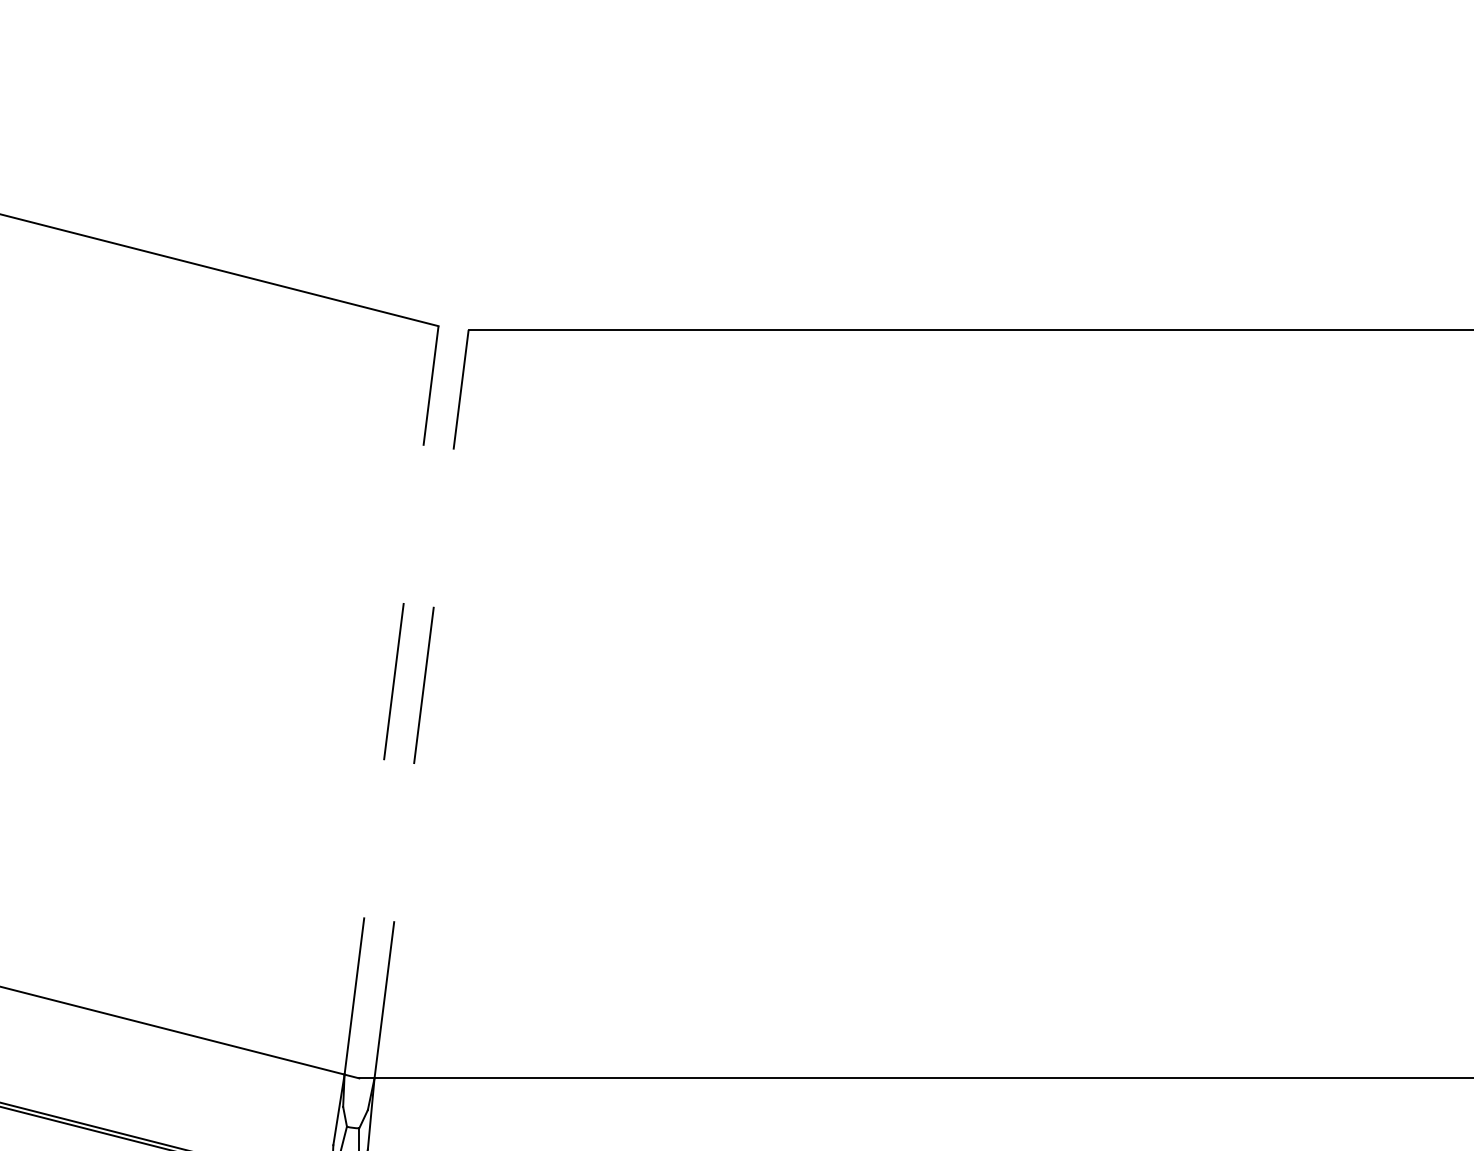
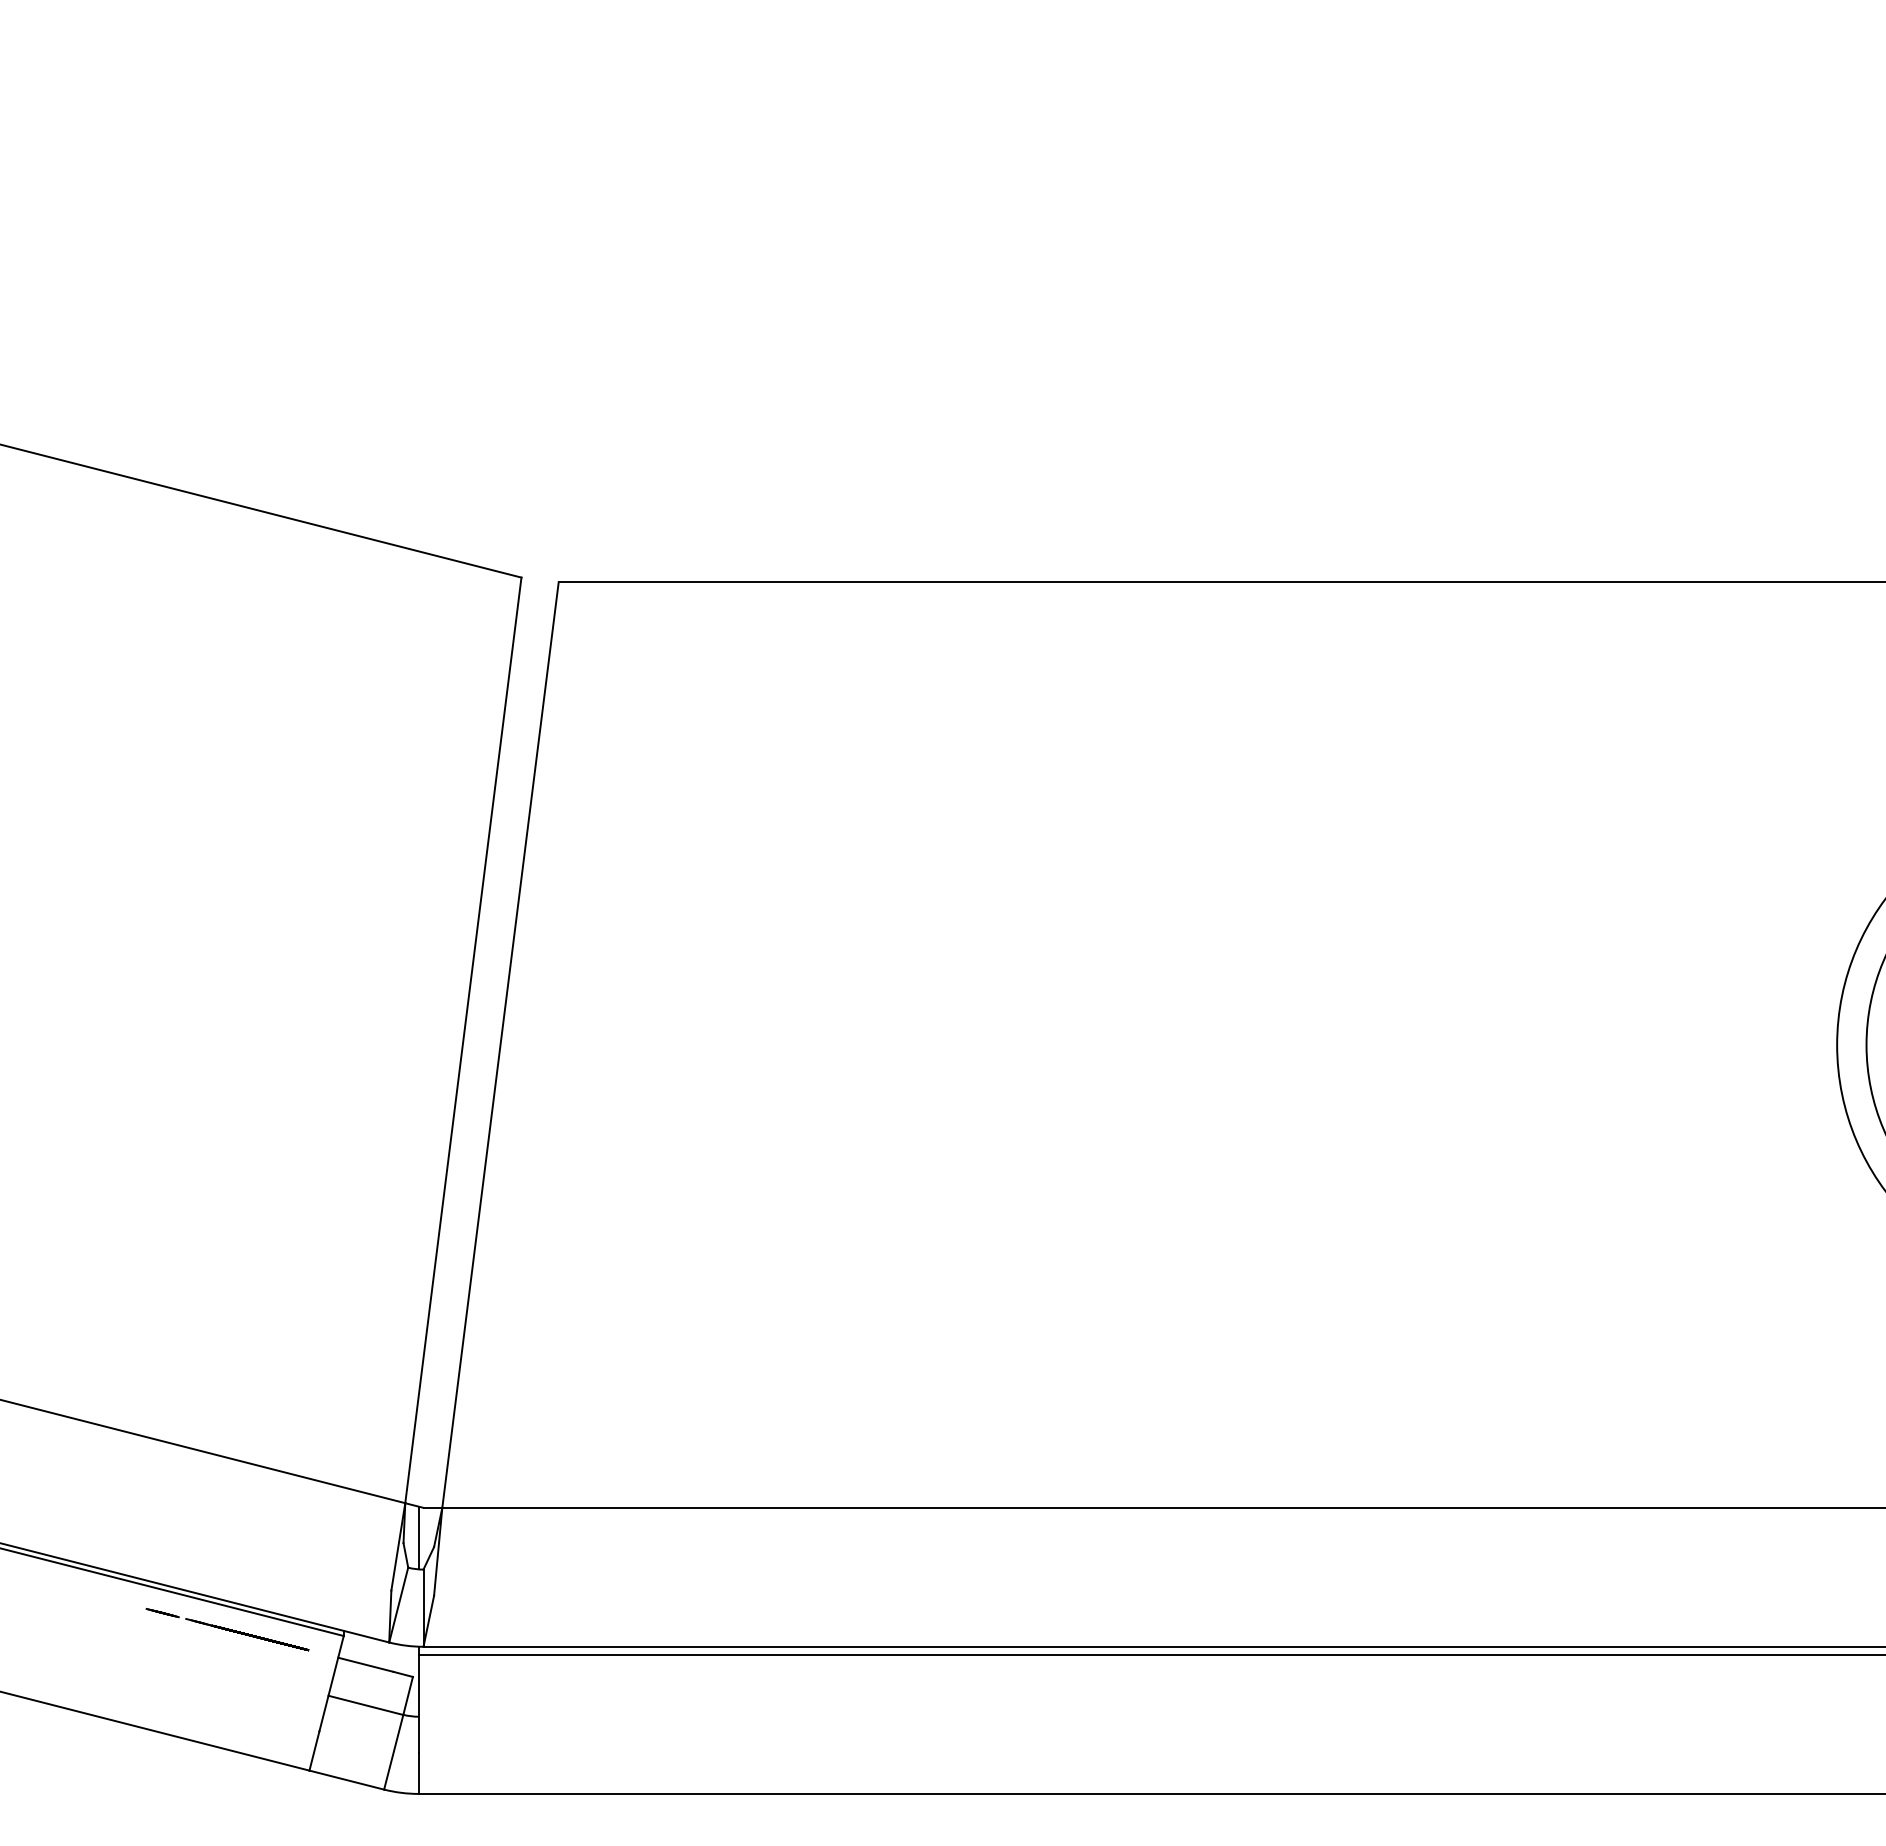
line: (391, 699) -> (463, 1039), dashed -> solid
line: (421, 703) -> (500, 1044), dashed -> solid
line: (355, 1102) -> (418, 1537), added

